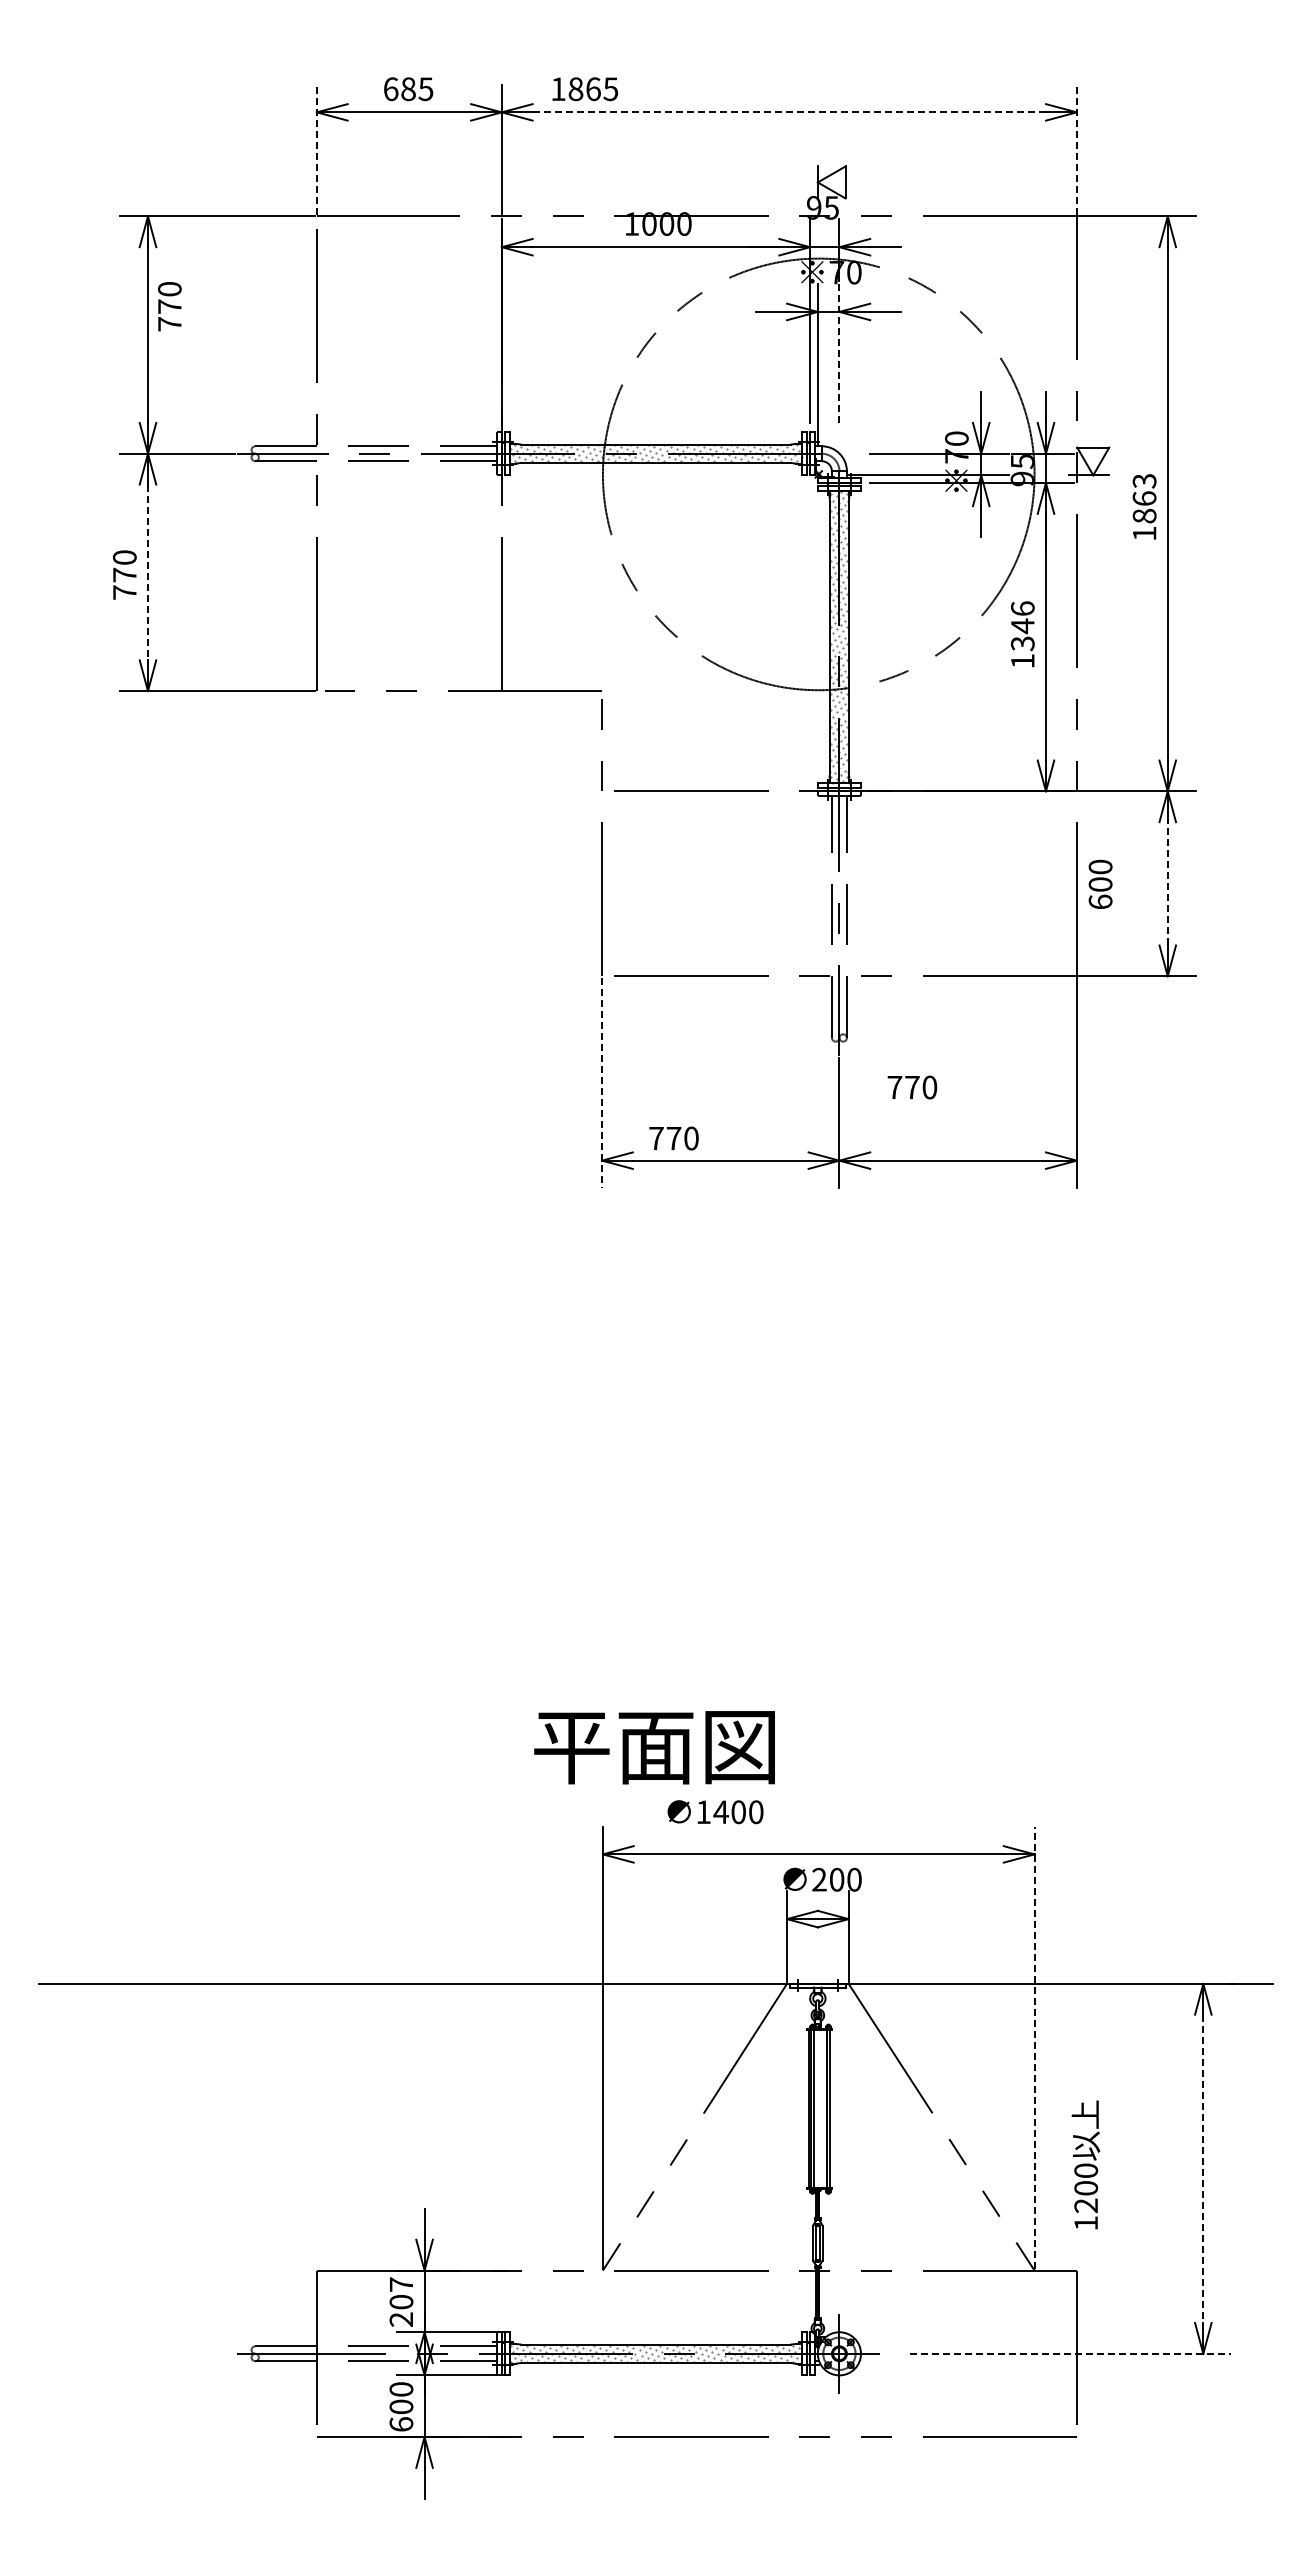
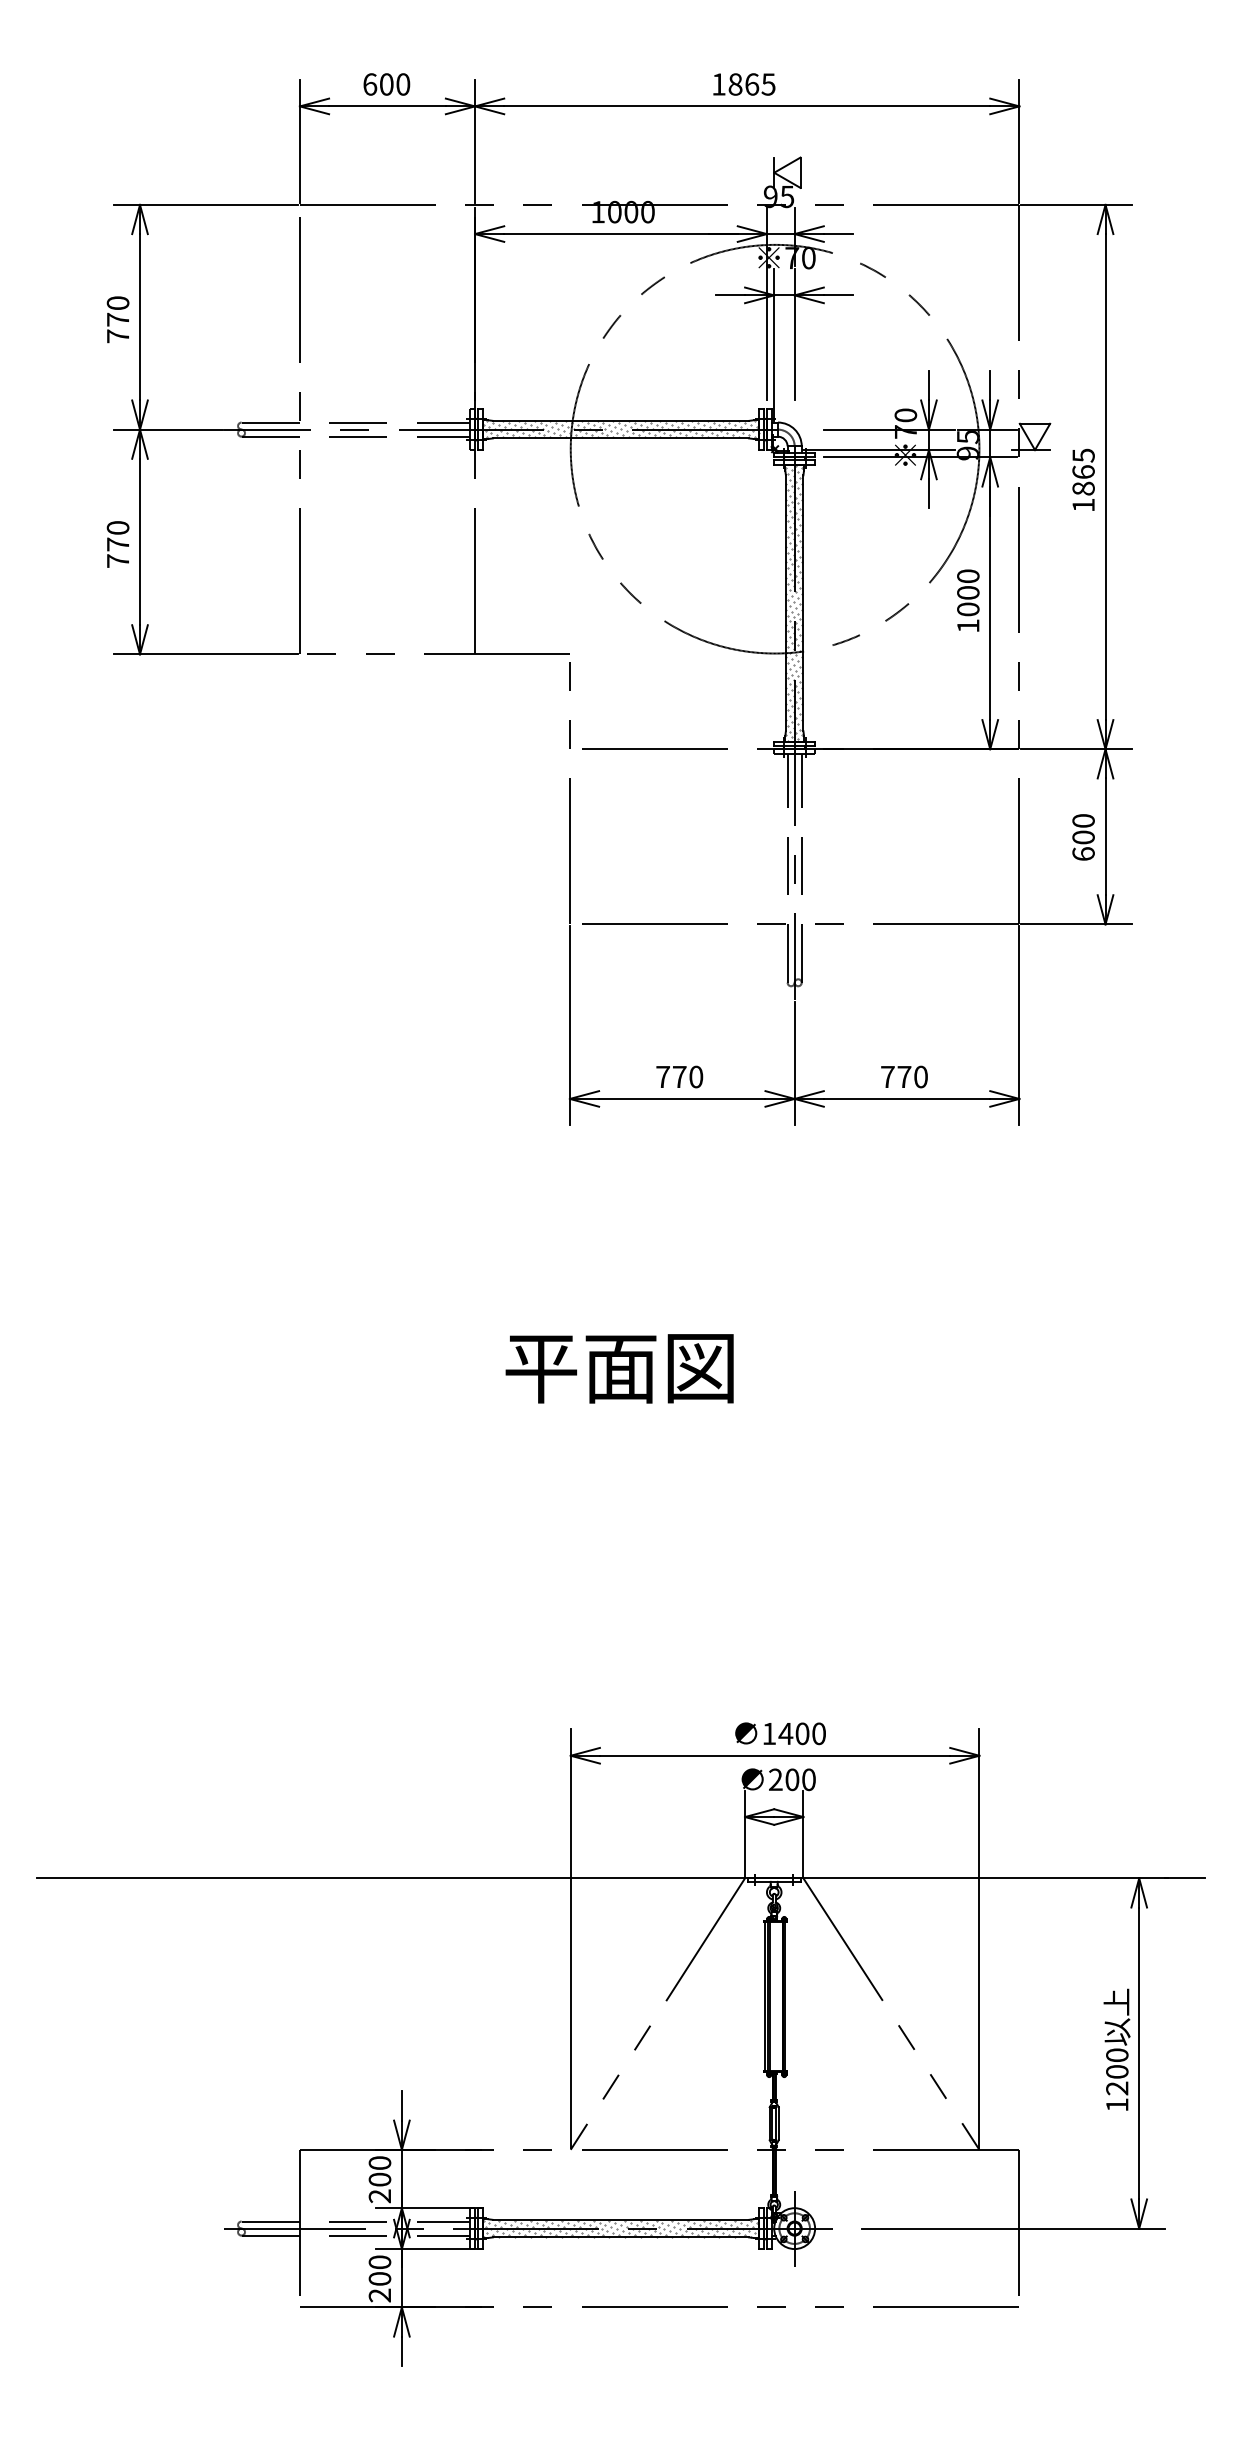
text: (417, 89) -> (395, 84), 685 -> 600
text: (585, 89) -> (744, 84), moved
line: (789, 112) -> (747, 106), dashed -> solid
line: (316, 149) -> (299, 141), dashed -> solid
line: (1076, 149) -> (1019, 141), dashed -> solid
text: (169, 306) -> (117, 319), moved
line: (839, 353) -> (794, 334), dashed -> solid
text: (1143, 480) -> (1082, 454), 1863 -> 1865
line: (148, 572) -> (140, 542), dashed -> solid
text: (1022, 626) -> (968, 593), 1346 -> 1000
text: (1100, 883) -> (1083, 836), moved
line: (1167, 883) -> (1105, 836), dashed -> solid
line: (602, 1083) -> (570, 1025), dashed -> solid
text: (912, 1087) -> (904, 1077), moved
text: (673, 1138) -> (679, 1077), moved
text: (654, 1747) -> (619, 1368), moved
text: (715, 1812) -> (780, 1734), moved
line: (1034, 2047) -> (979, 1938), dashed -> solid
text: (1085, 2164) -> (1116, 2049), moved
line: (1203, 2169) -> (1139, 2054), dashed -> solid
text: (401, 2284) -> (380, 2162), 207 -> 200
line: (1071, 2353) -> (1014, 2228), dashed -> solid
text: (401, 2424) -> (380, 2295), 600 -> 200

